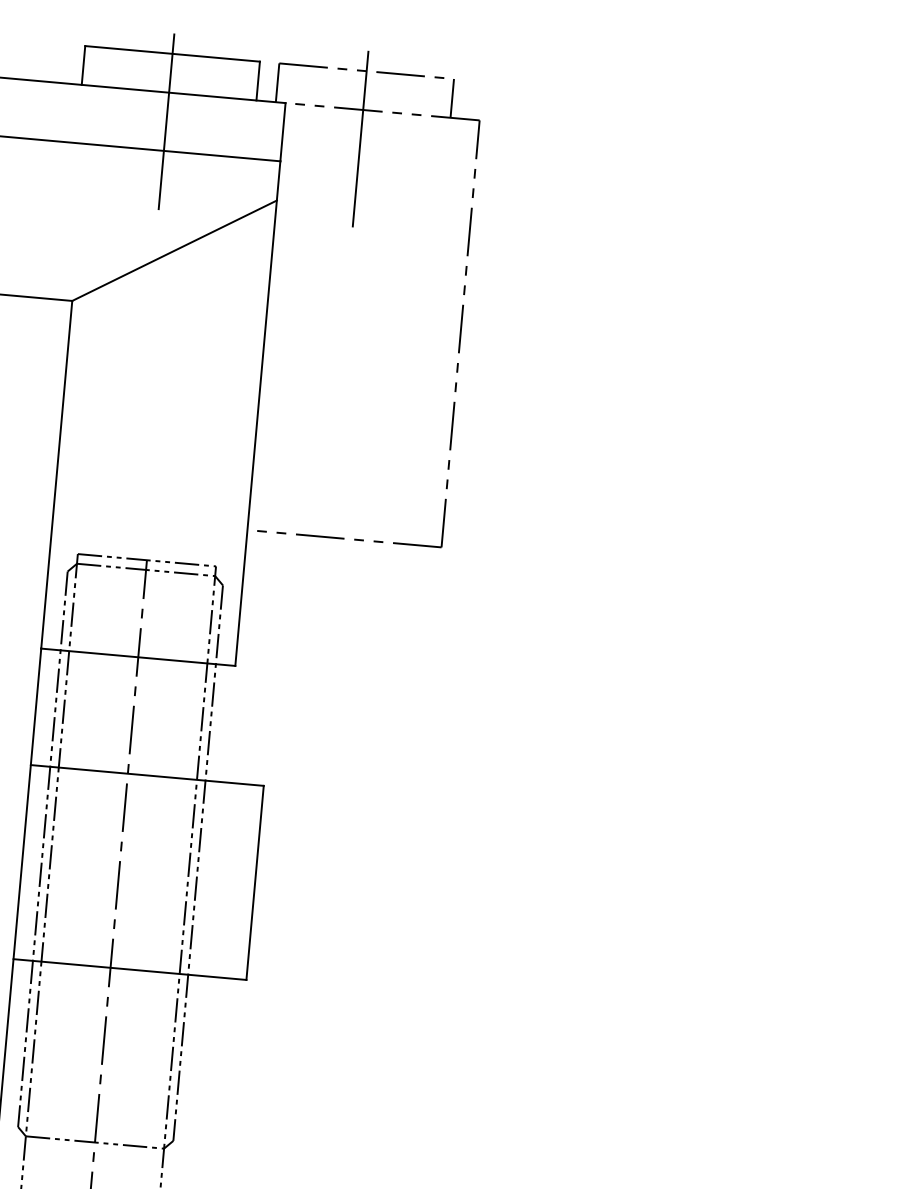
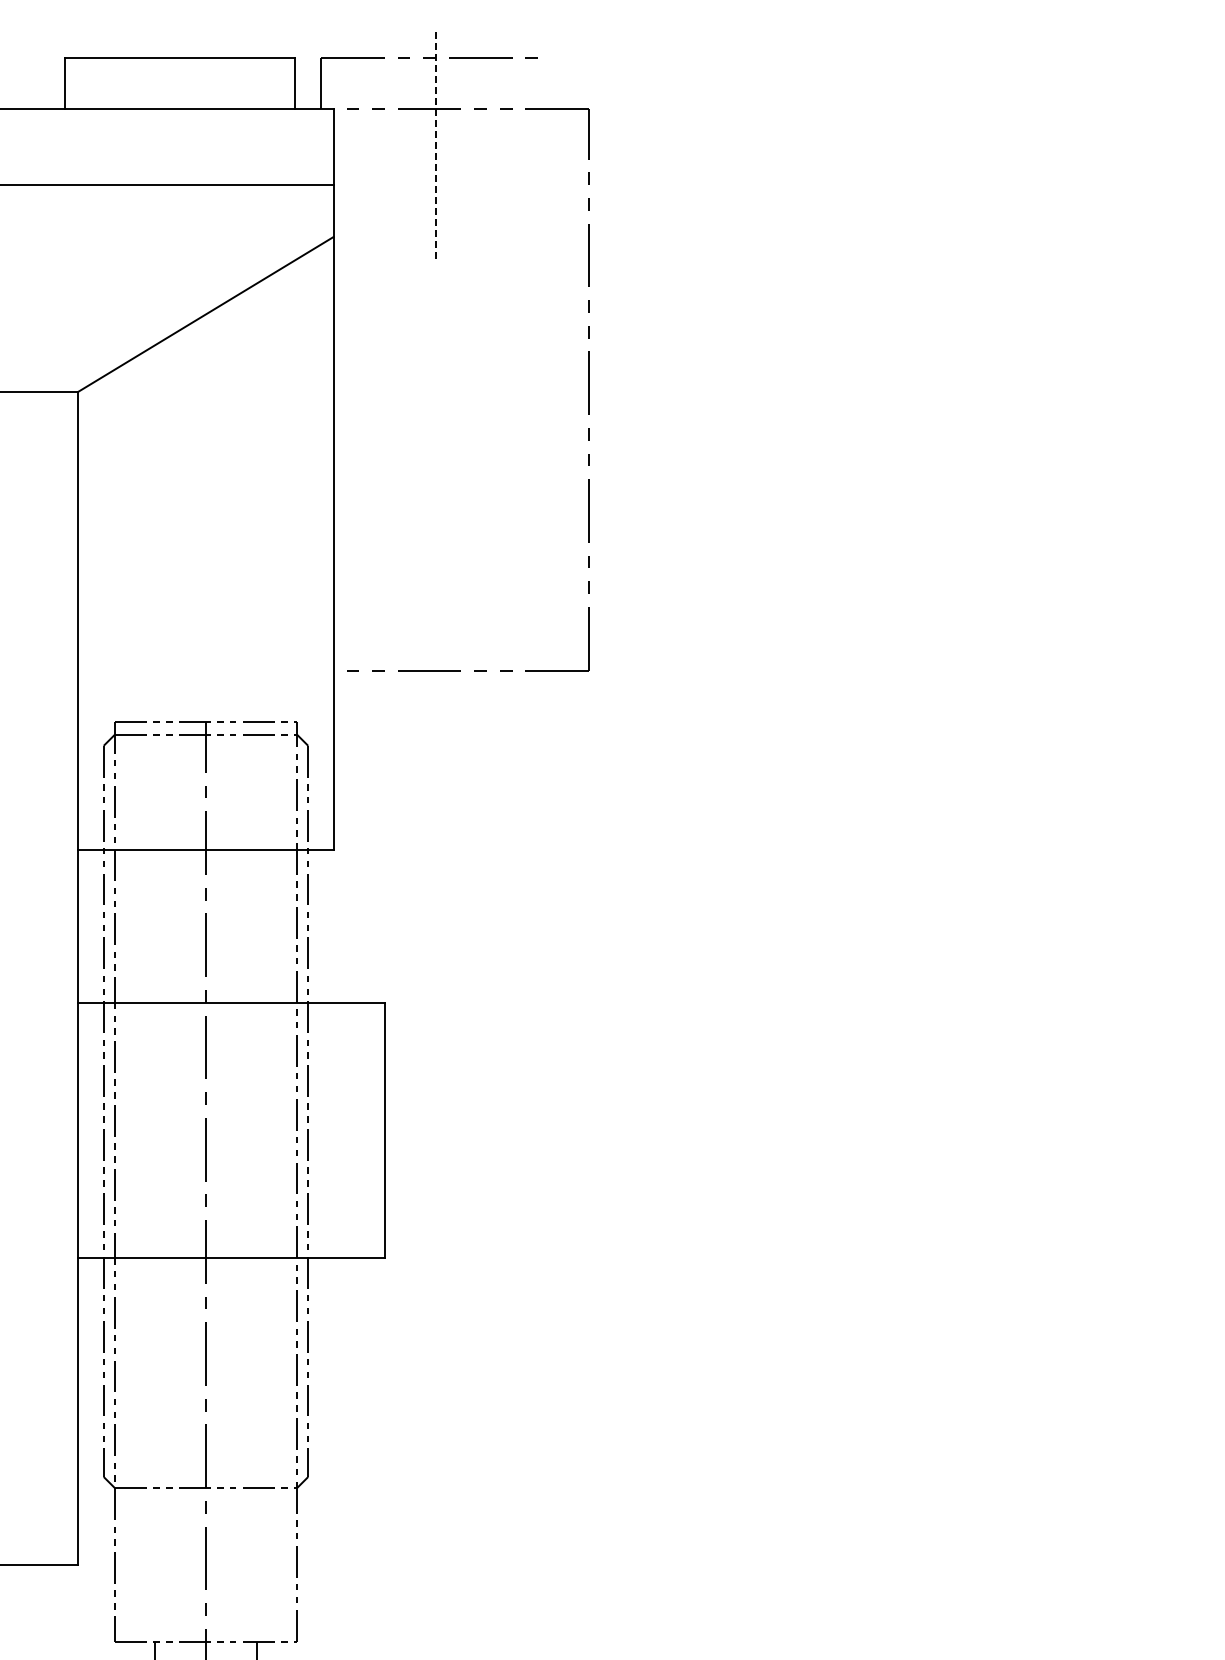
line: (452, 97) -> (550, 82), removed
line: (166, 121) -> (180, 146), removed
line: (360, 138) -> (435, 146), solid -> dashed

